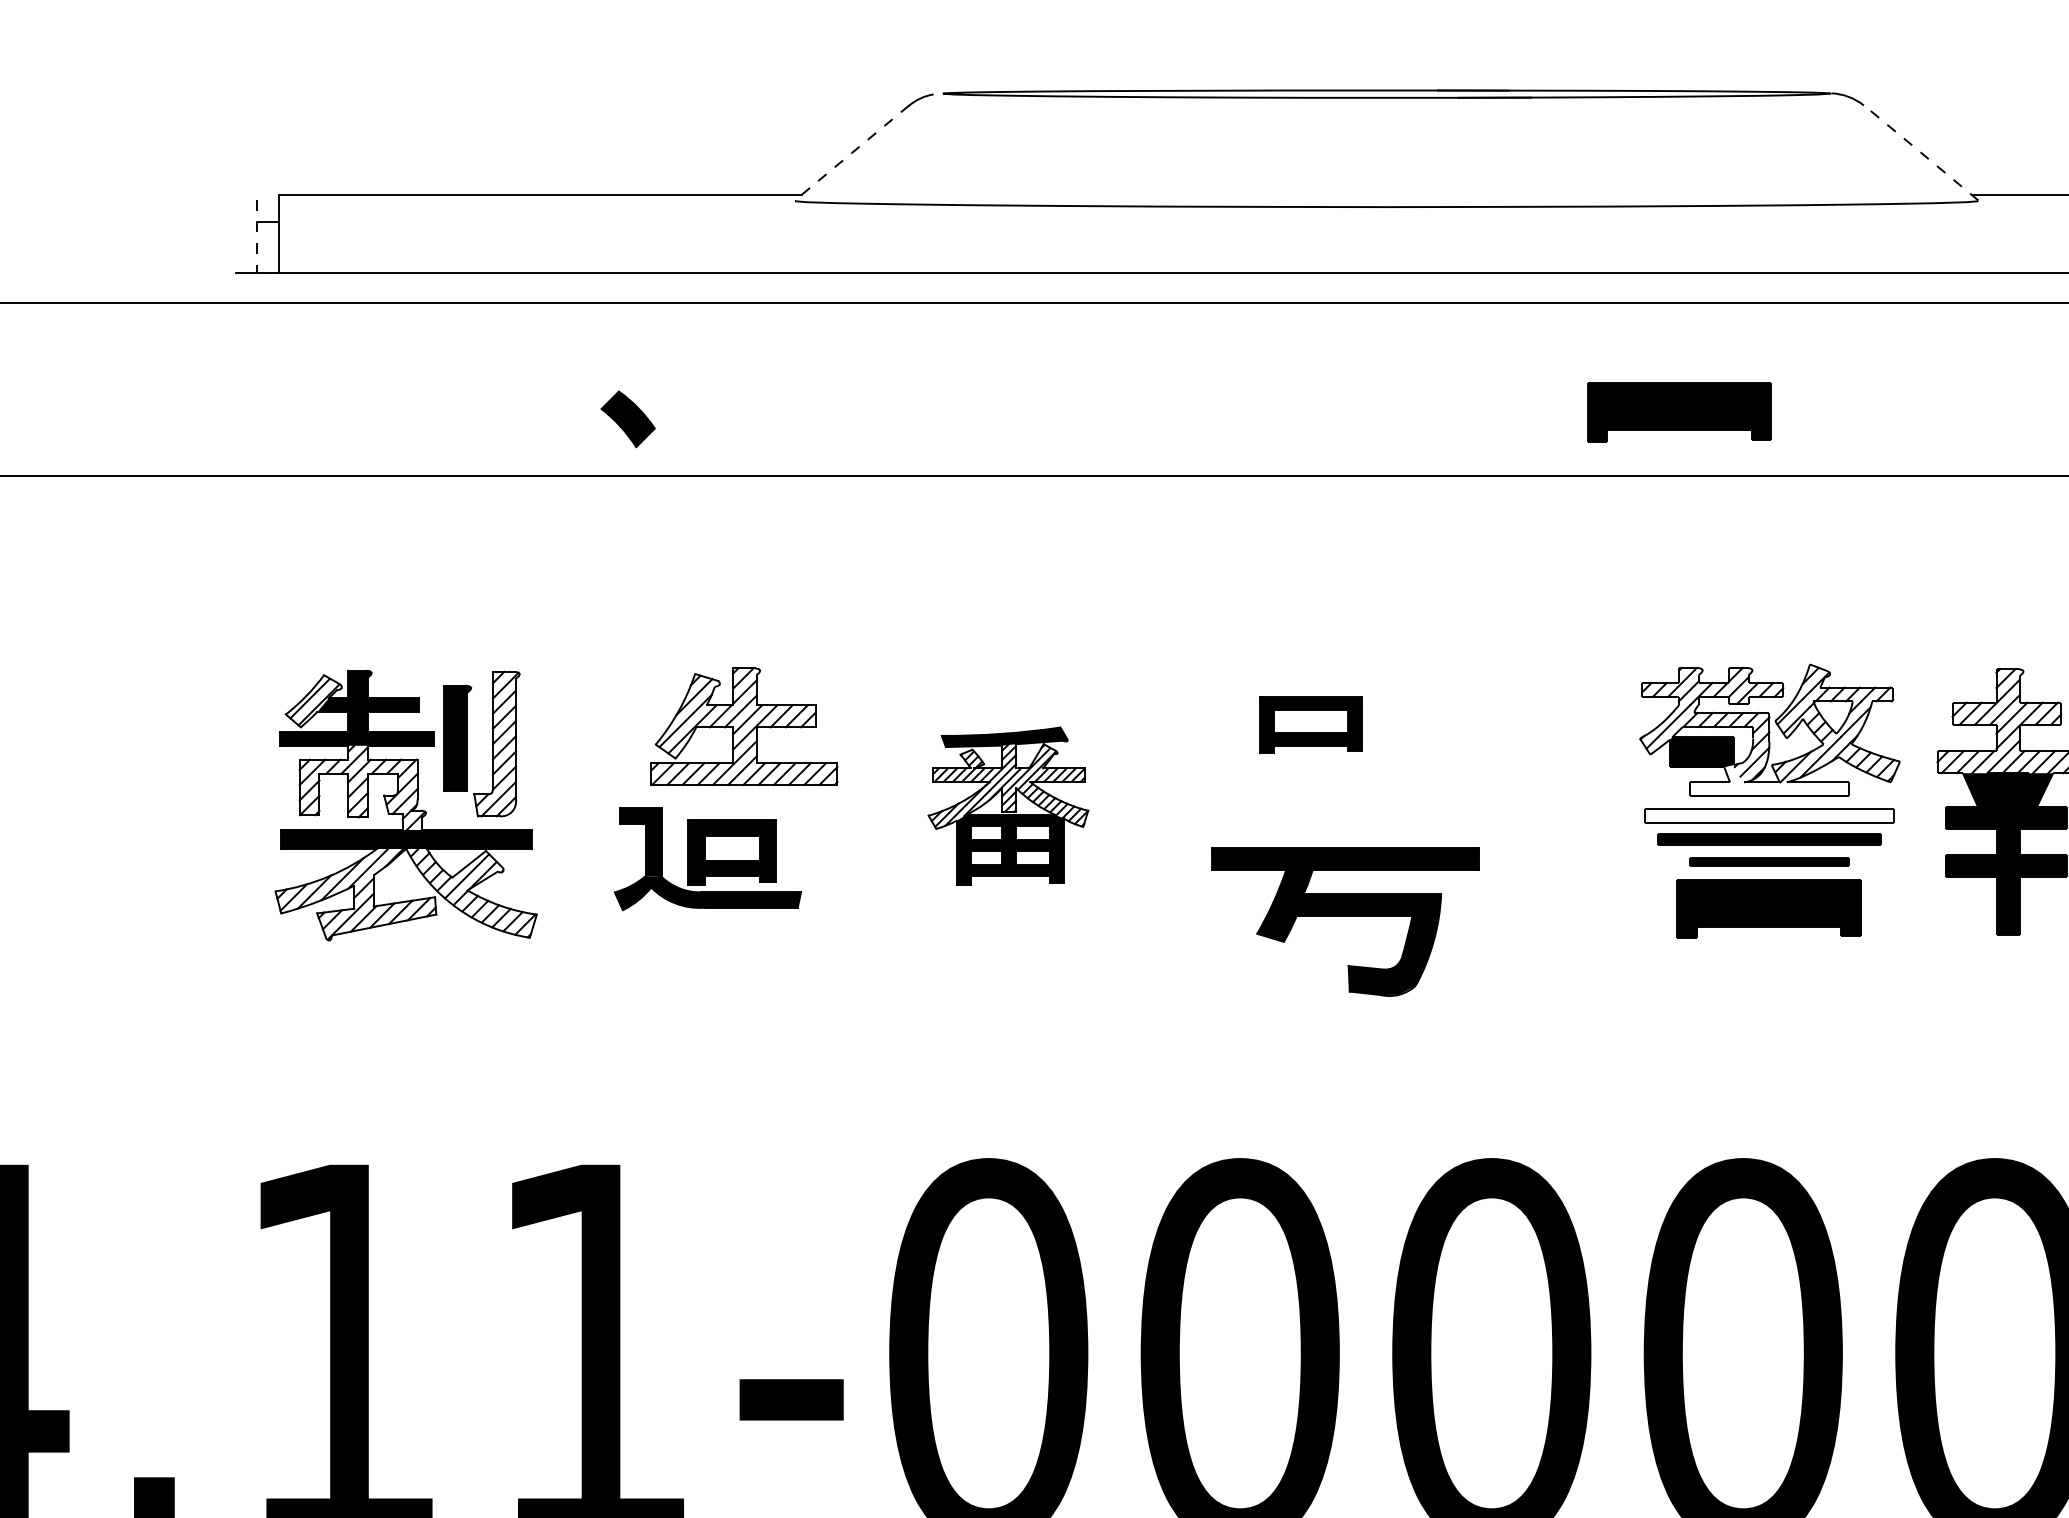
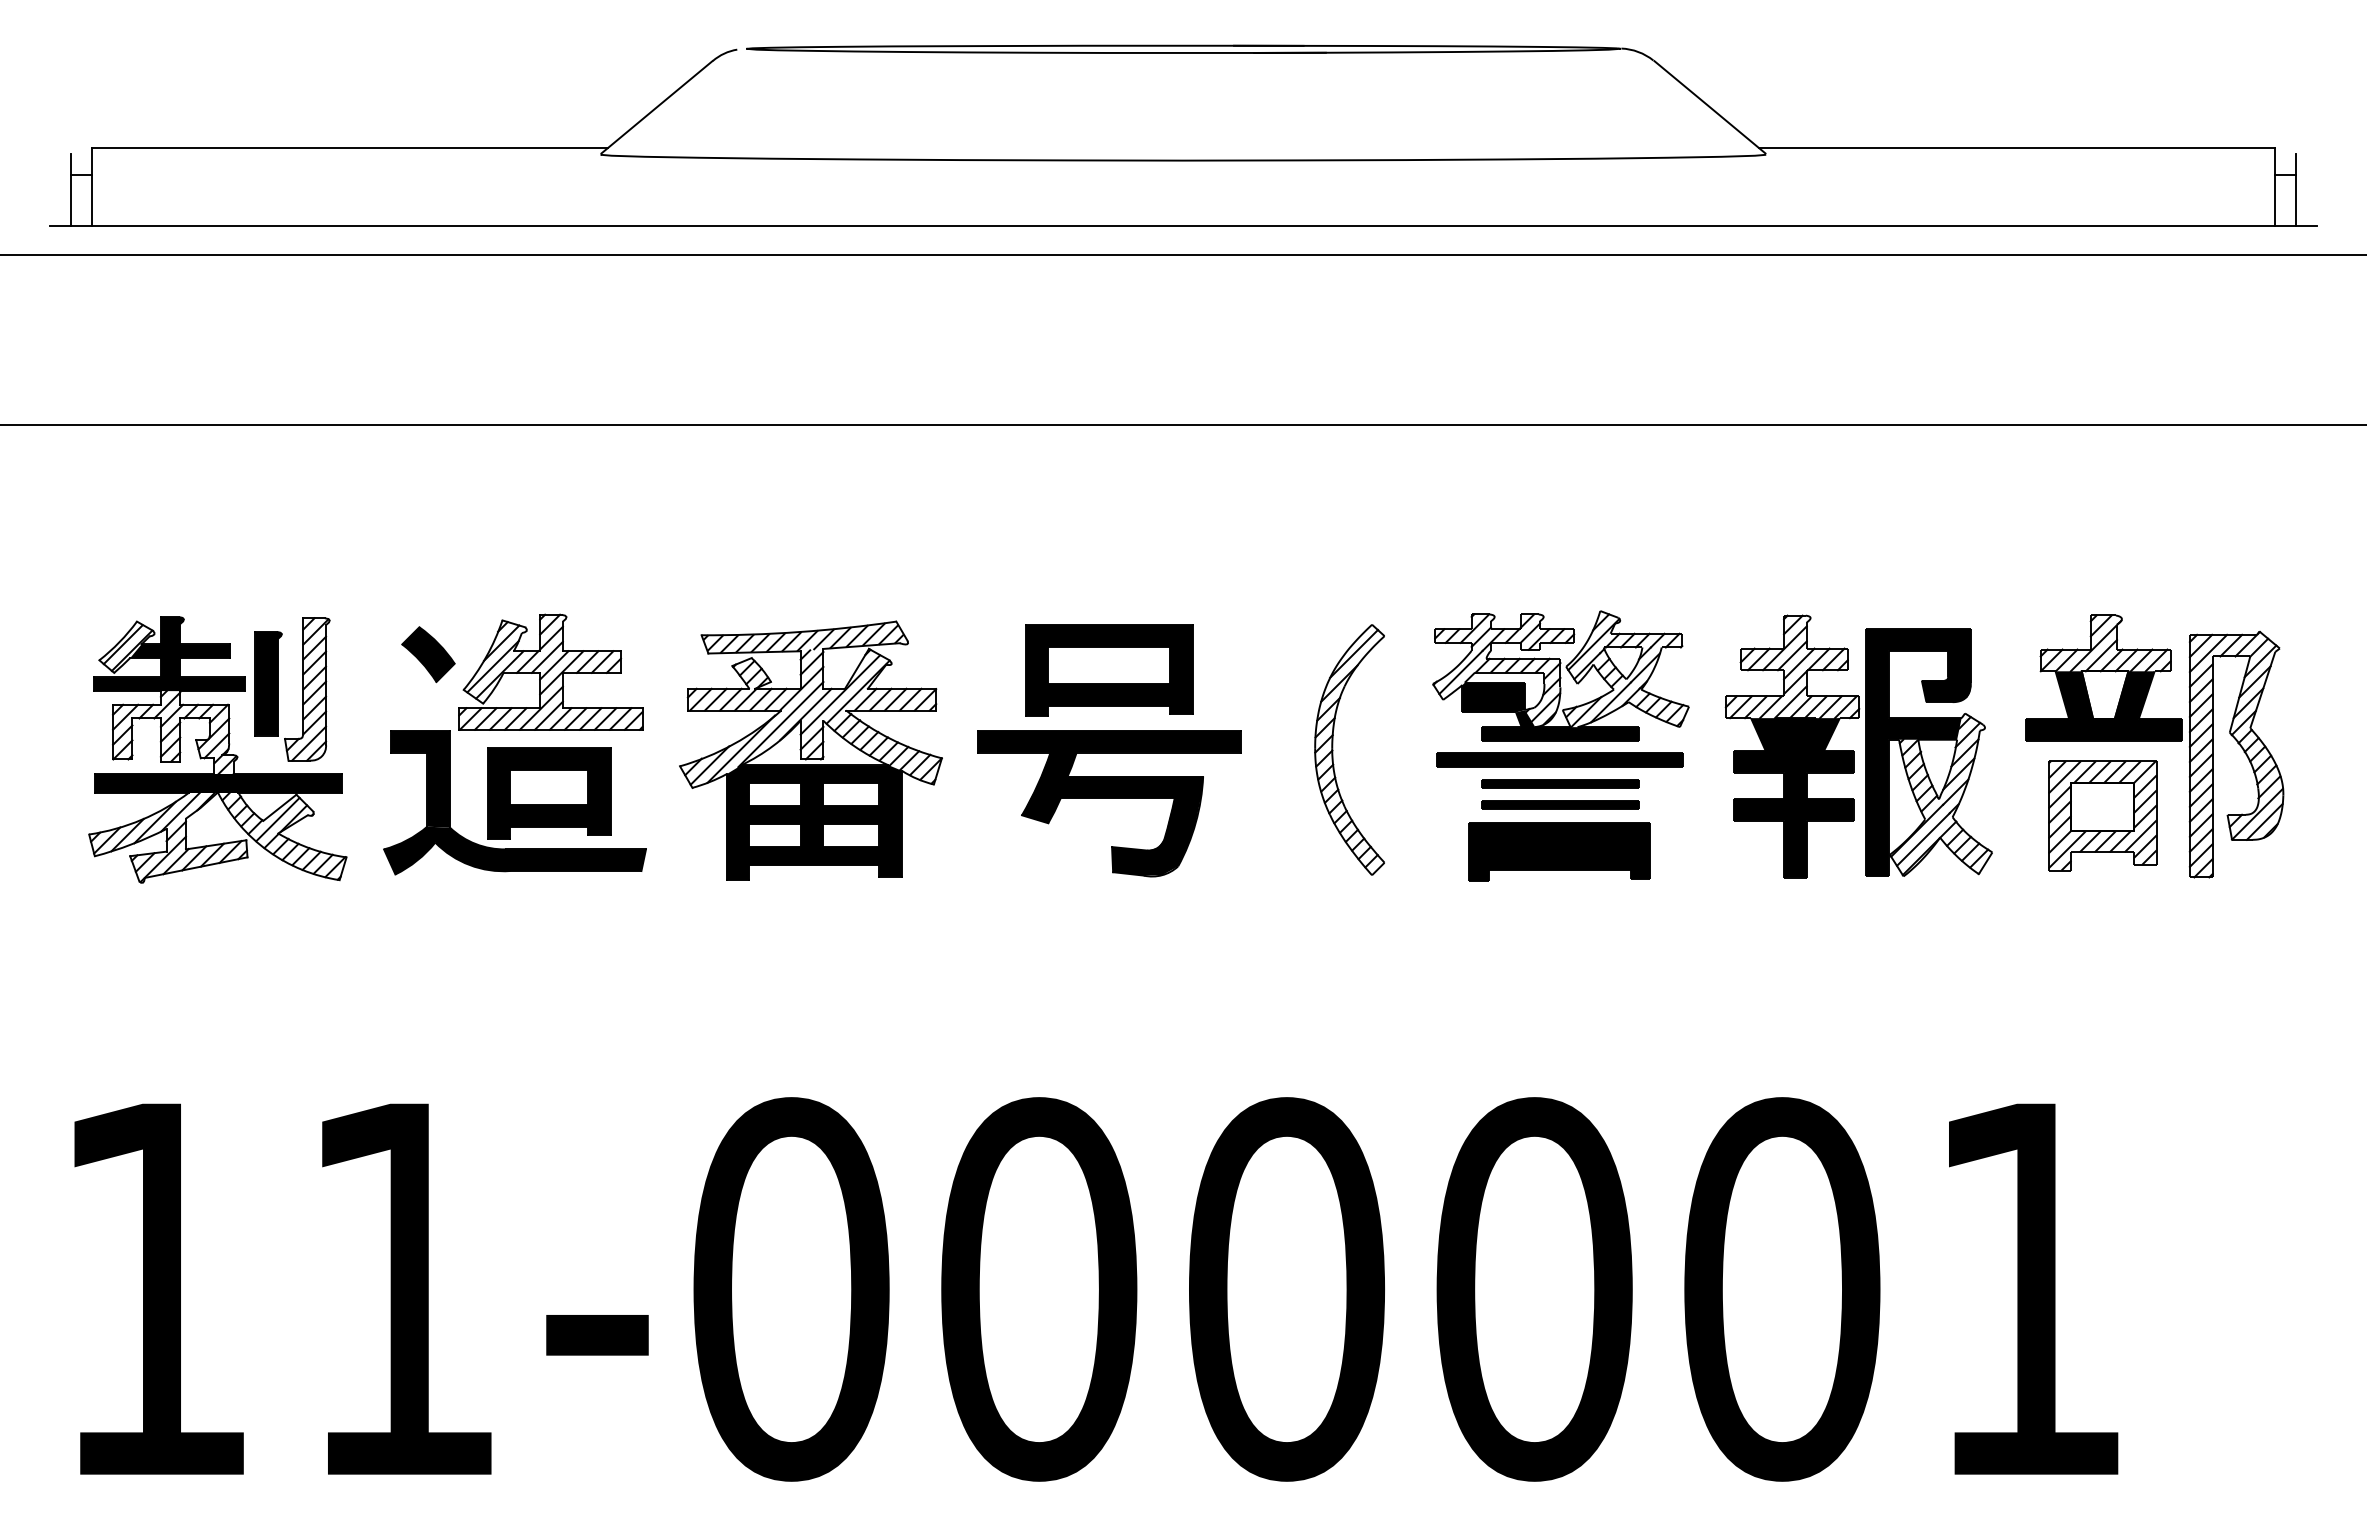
line: (852, 153) -> (657, 107), dashed -> solid
line: (1920, 153) -> (1709, 107), dashed -> solid
line: (256, 236) -> (70, 189), dashed -> solid
part: (1679, 412) -> (1471, 362), removed
part: (628, 419) -> (428, 654), moved
part: (1311, 724) -> (1109, 670), size x1.67
fill: (1768, 780) -> (1559, 725), added
part: (1539, 805) -> (1333, 749), added
part: (1007, 806) -> (810, 750), size x1.67
fill: (1769, 815) -> (1560, 759), added
part: (1769, 839) -> (1560, 783), size x0.71
part: (707, 858) -> (514, 802), size x1.43
part: (1346, 921) -> (1109, 803), moved

